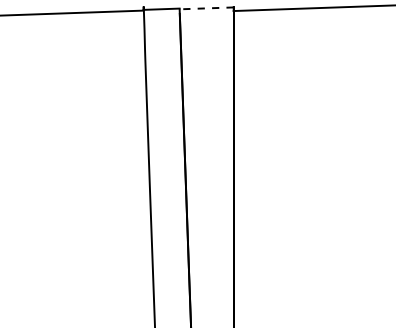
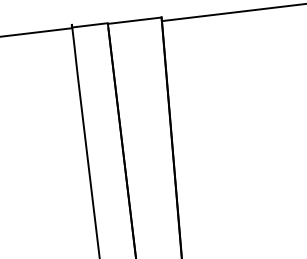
line: (206, 8) -> (134, 20), dashed -> solid

